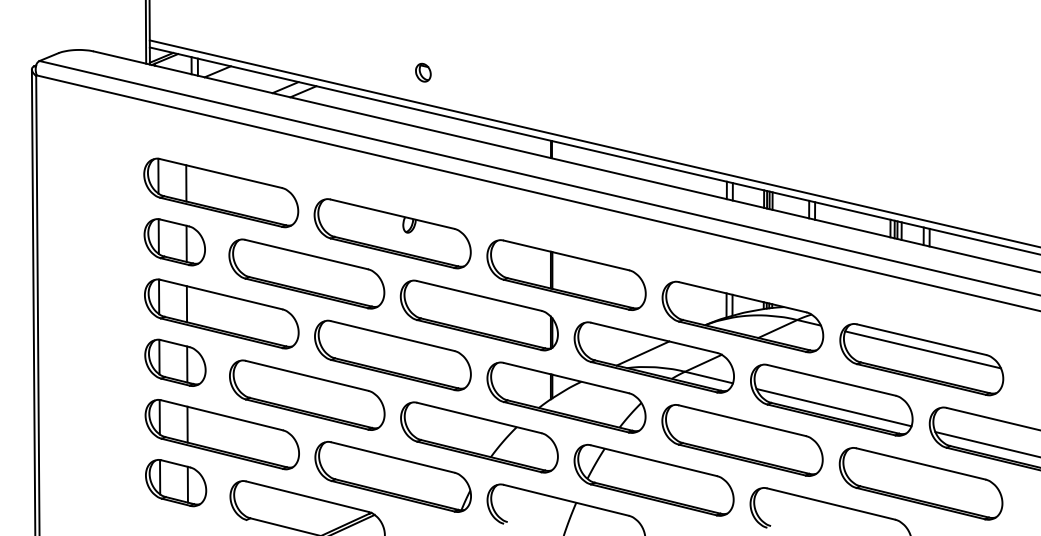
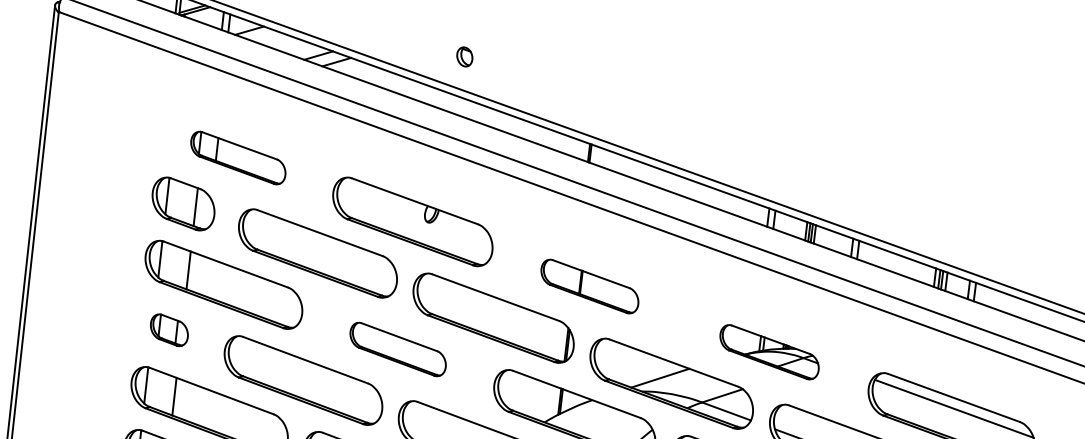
part: (221, 192) -> (238, 157), size x0.6
part: (566, 274) -> (589, 285), size x0.6
part: (742, 316) -> (769, 351), size x0.6
part: (392, 355) -> (397, 349), size x0.6
part: (175, 362) -> (169, 330), size x0.6

